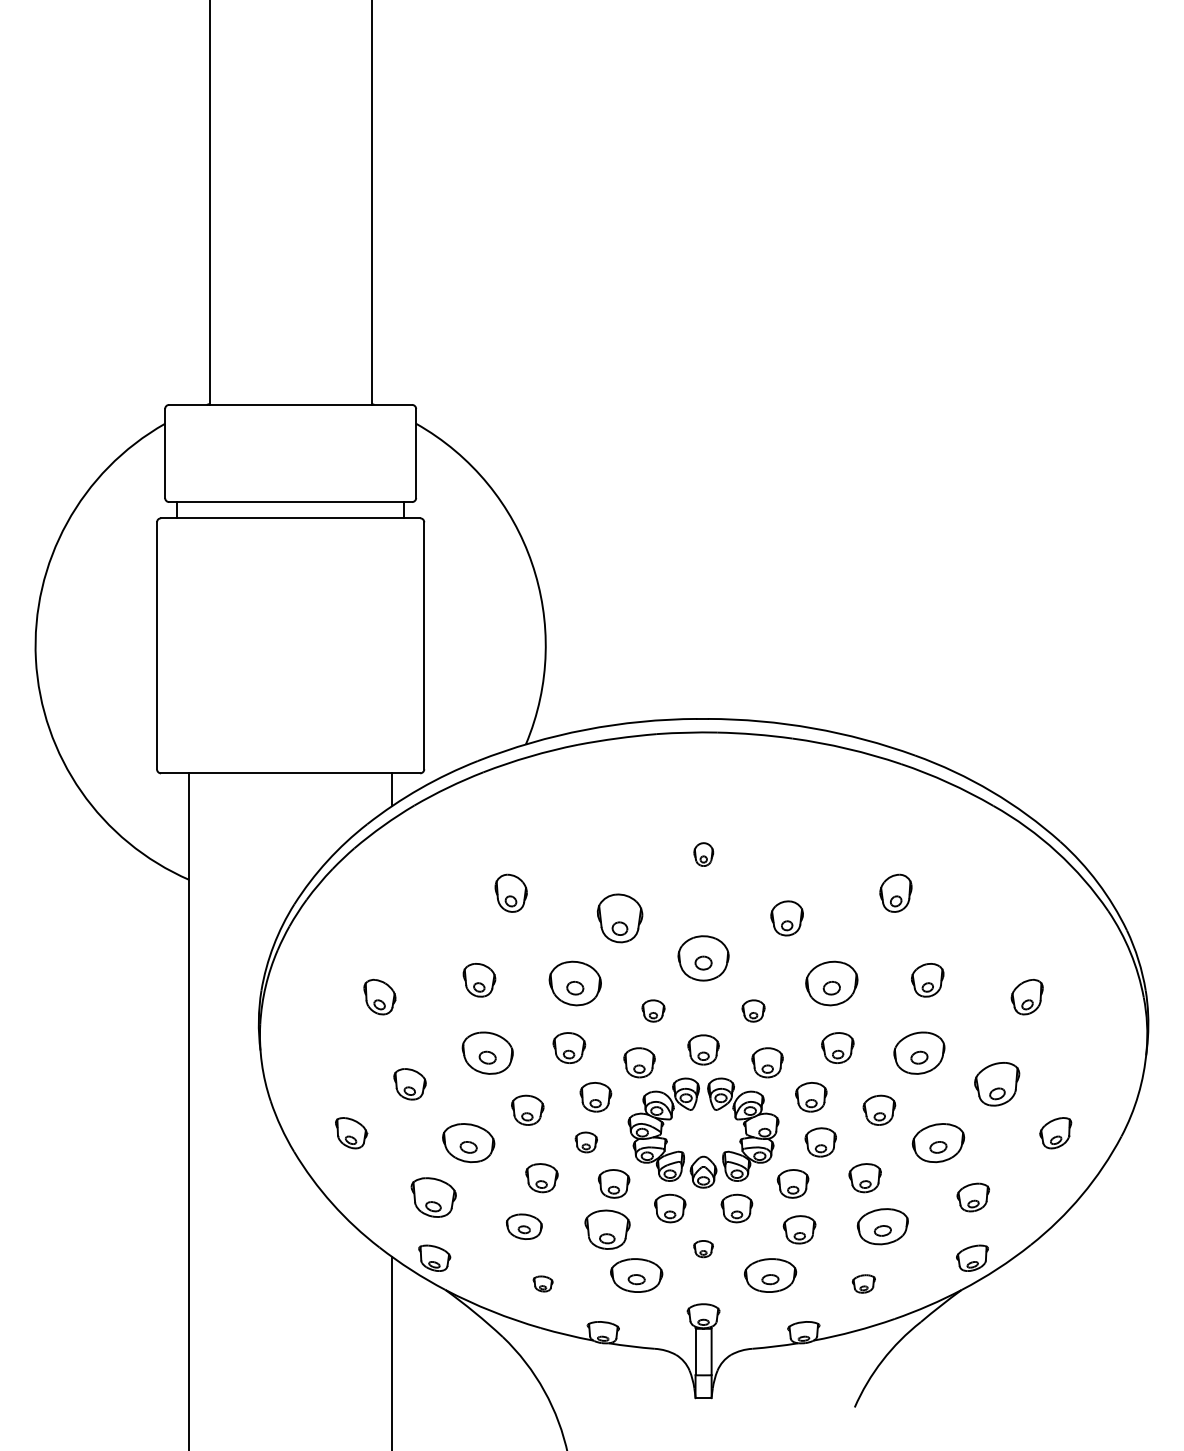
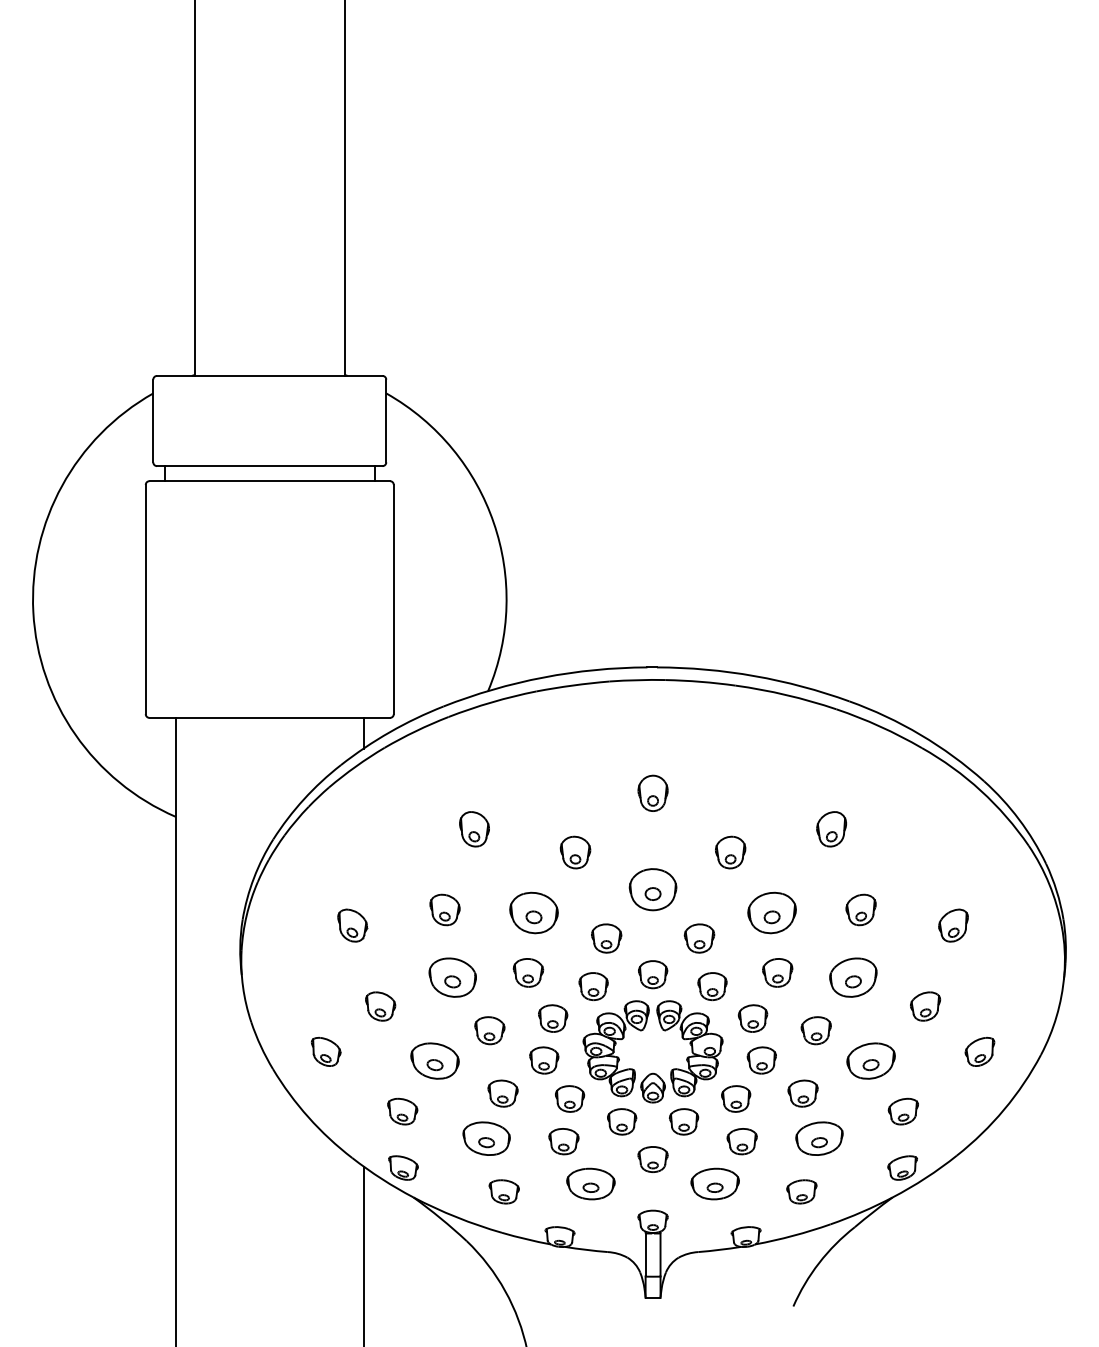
part: (703, 854) -> (652, 793), size x1.67
part: (619, 918) -> (575, 852), size x0.71
part: (653, 1010) -> (606, 938), size x1.43
part: (753, 1010) -> (699, 938), size x1.43
part: (996, 1084) -> (924, 1006), size x0.71
part: (586, 1142) -> (544, 1060), size x1.43
part: (433, 1197) -> (402, 1111), size x0.71
part: (524, 1226) -> (486, 1138), size x1.43
part: (607, 1229) -> (563, 1141), size x0.71
part: (703, 1248) -> (652, 1158), size x1.67
part: (542, 1283) -> (503, 1191), size x1.67
part: (863, 1283) -> (801, 1191), size x1.43

